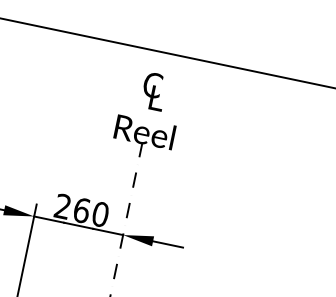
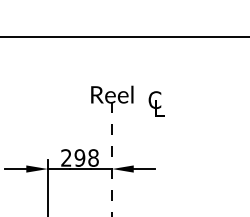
text: (153, 90) -> (156, 103), moved
text: (90, 211) -> (86, 157), 260 -> 298

